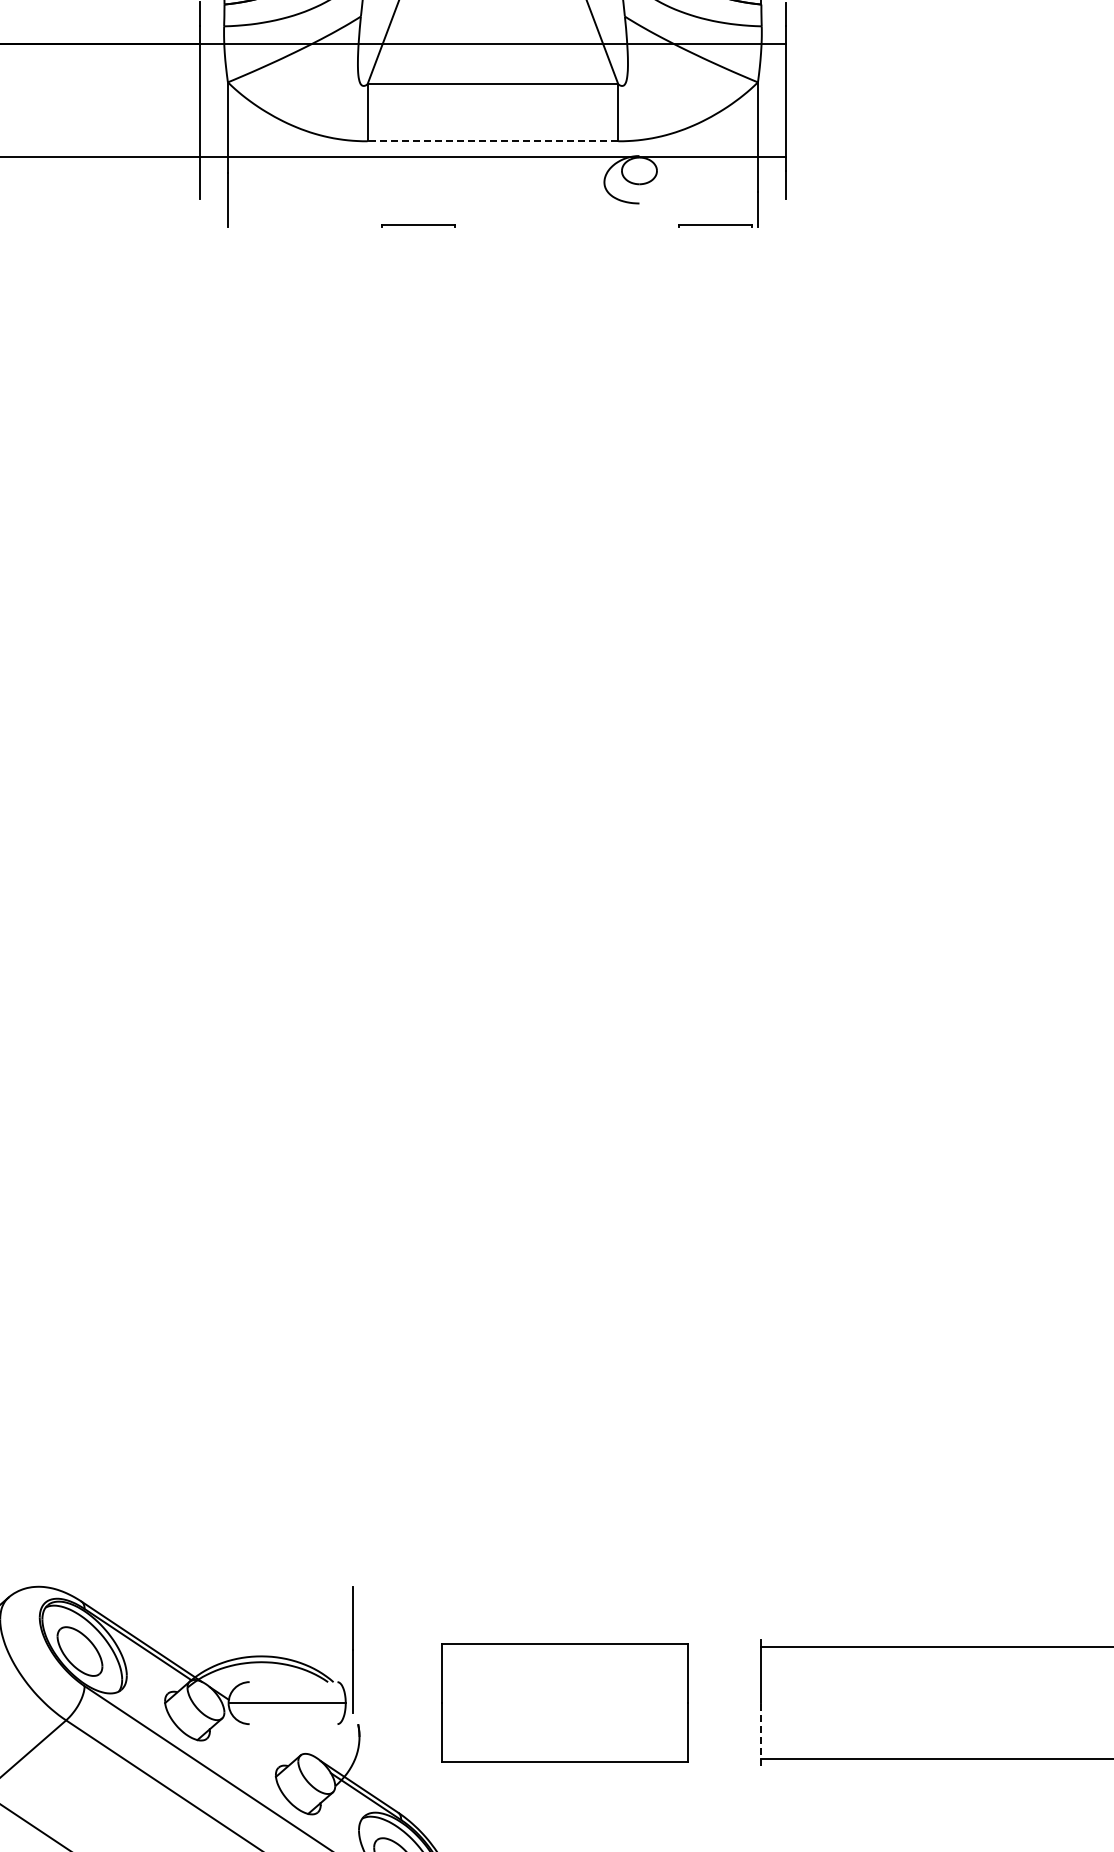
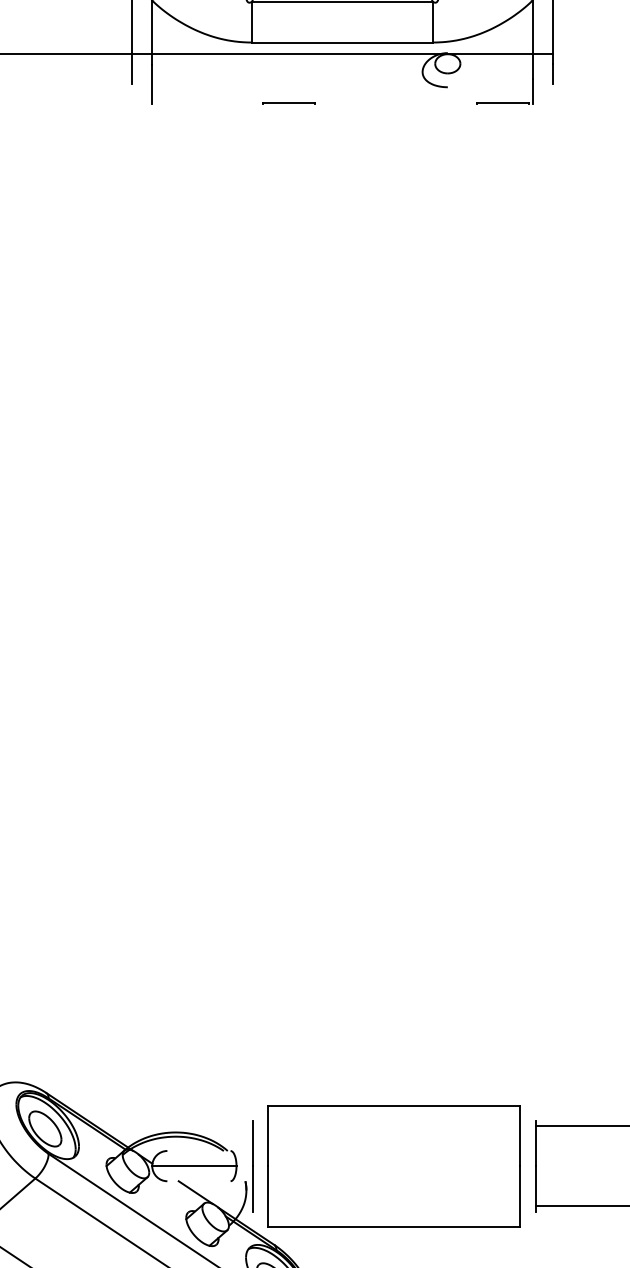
line: (492, 141) -> (342, 42), dashed -> solid
line: (352, 1649) -> (252, 1165), moved
part: (564, 1702) -> (393, 1165), size x1.43
line: (761, 1734) -> (535, 1188), dashed -> solid
line: (288, 1739) -> (195, 1192), added

